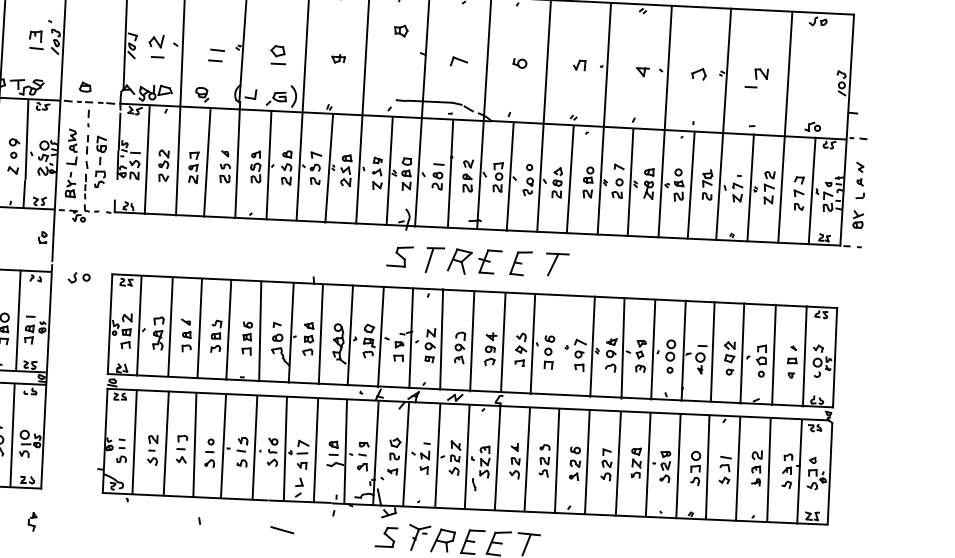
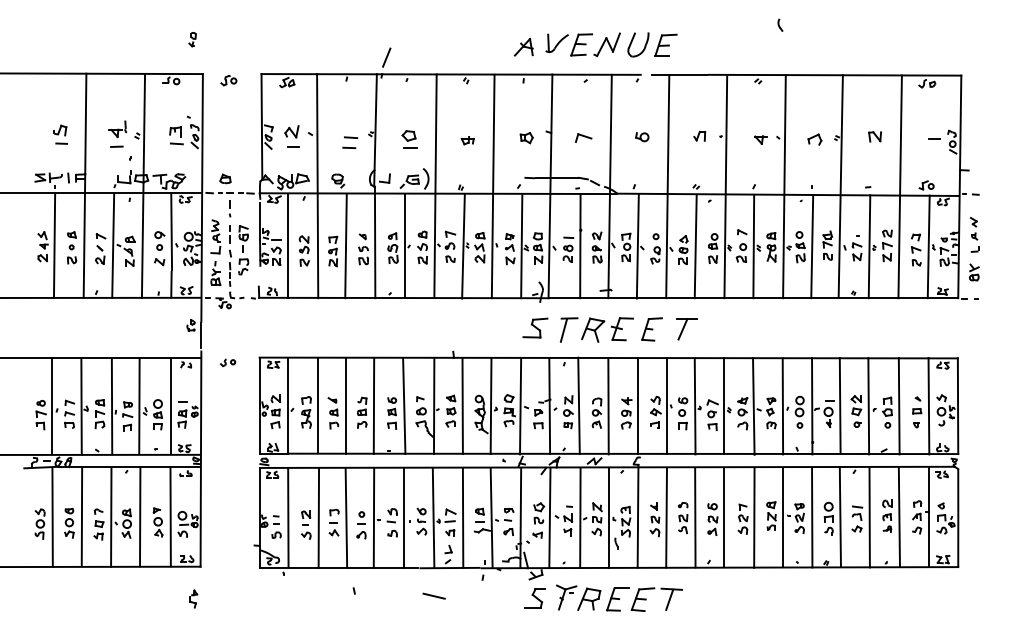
part: (400, 31) -> (526, 138), moved
line: (751, 86) -> (934, 138), moved
part: (79, 277) -> (228, 362), size x0.71
line: (561, 345) -> (694, 406), added

